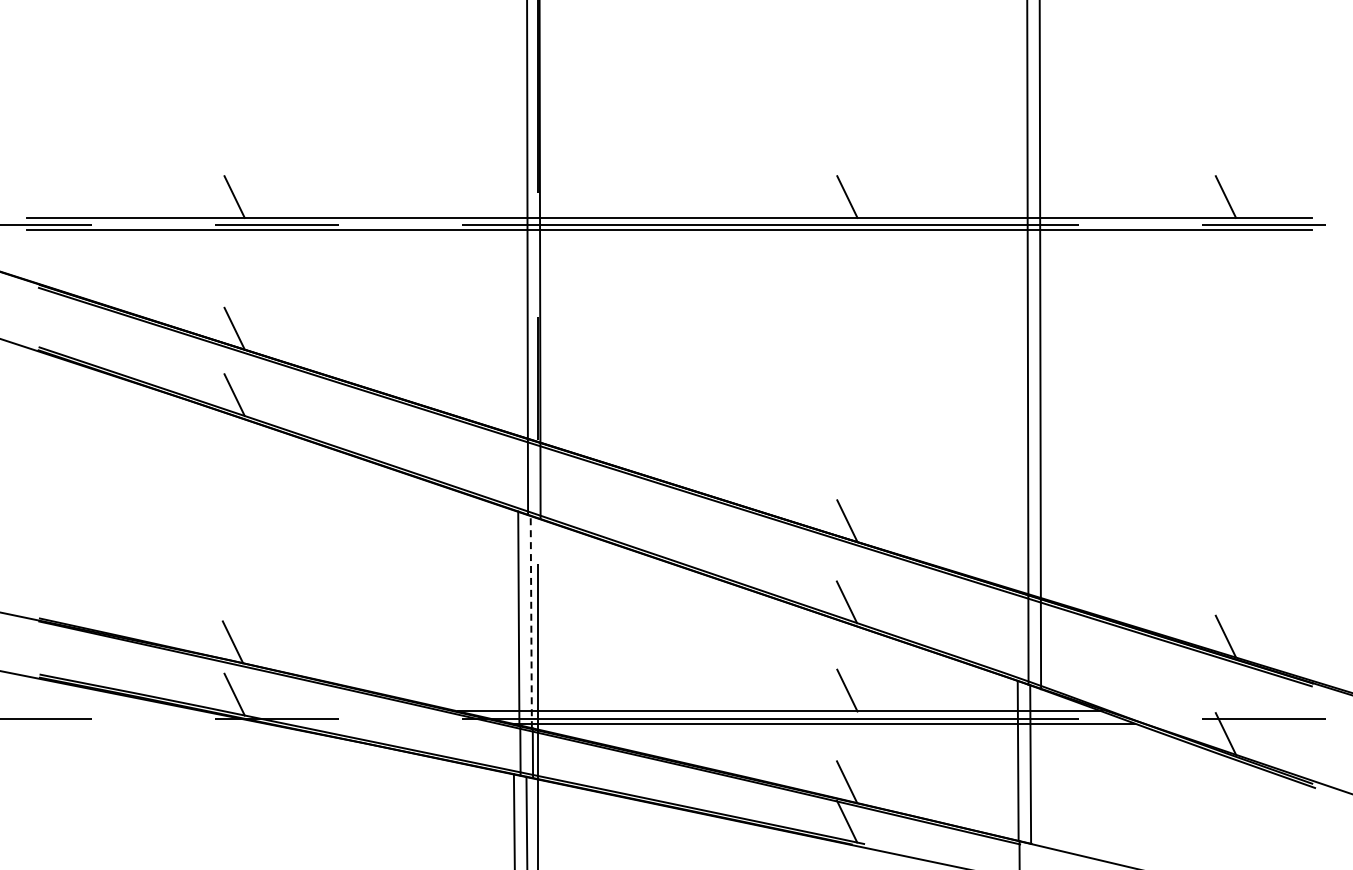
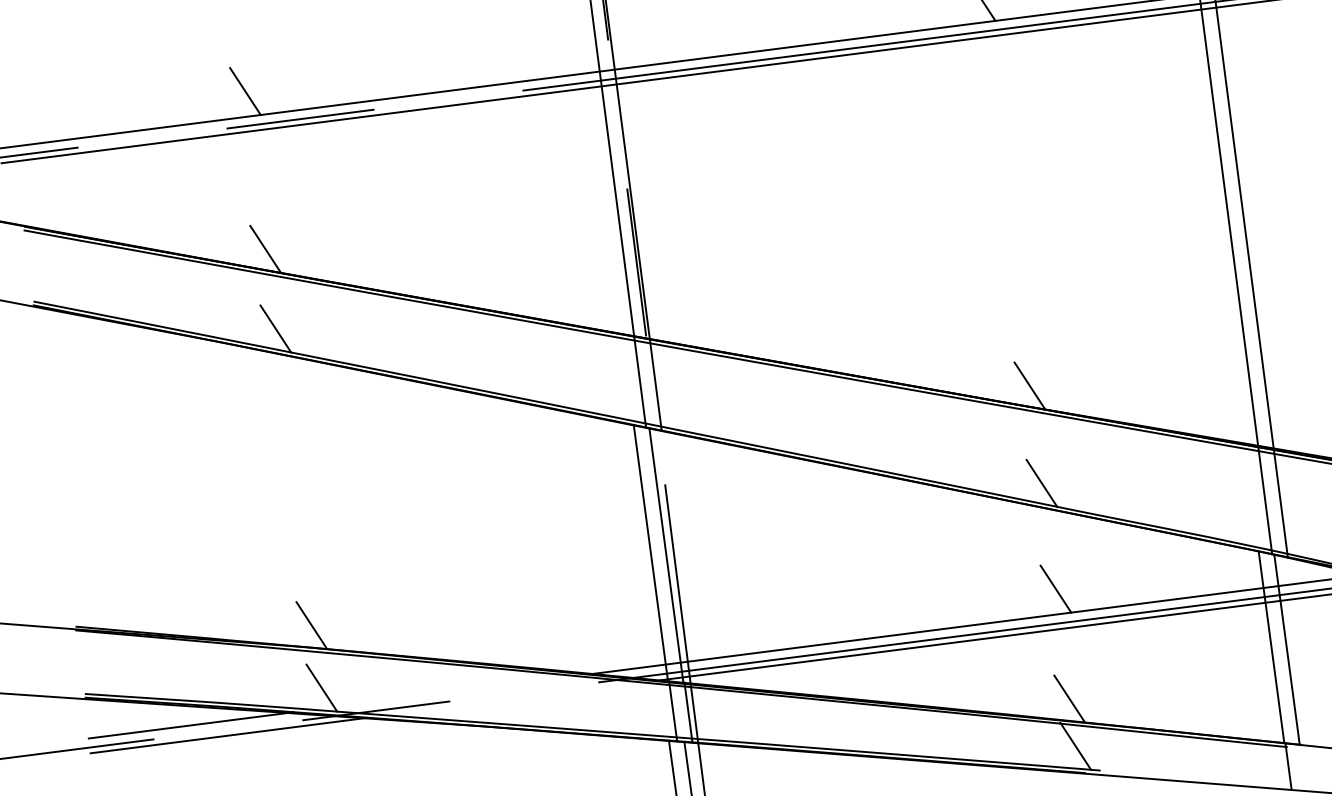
line: (531, 621) -> (666, 554), dashed -> solid
line: (123, 711) -> (191, 725), added
line: (153, 723) -> (228, 735), added

